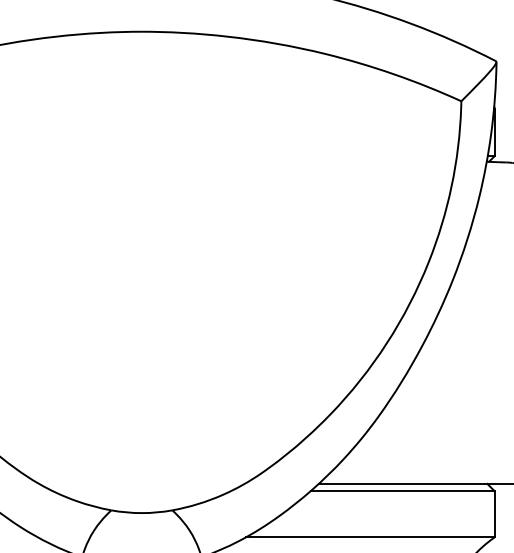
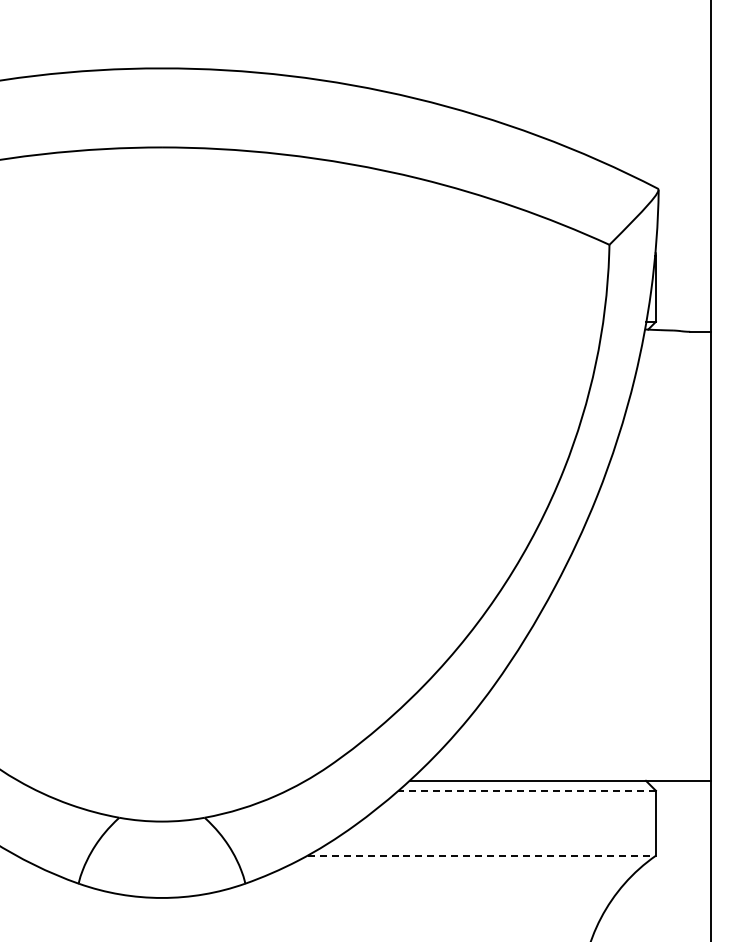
line: (402, 490) -> (527, 790), solid -> dashed
line: (370, 537) -> (482, 855), solid -> dashed

